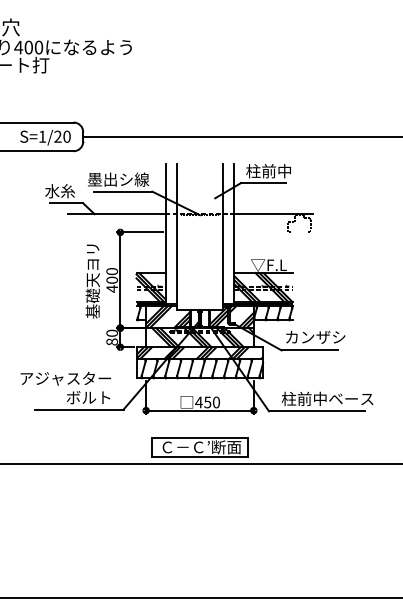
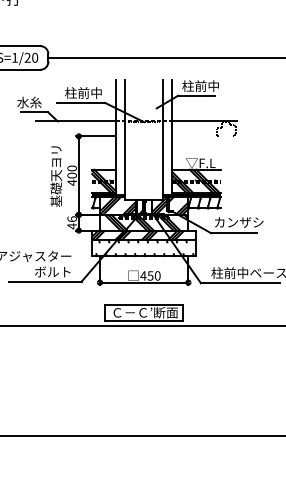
text: (118, 179) -> (77, 92), 墨出シ線 -> 柱前中
text: (112, 337) -> (72, 222), 80 -> 46
hatch: (202, 368) -> (146, 248), removed

